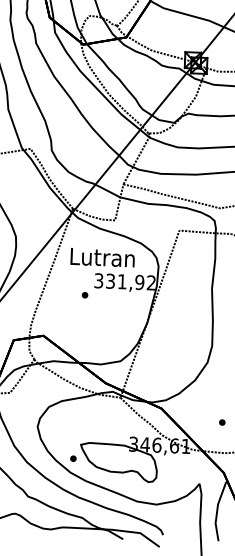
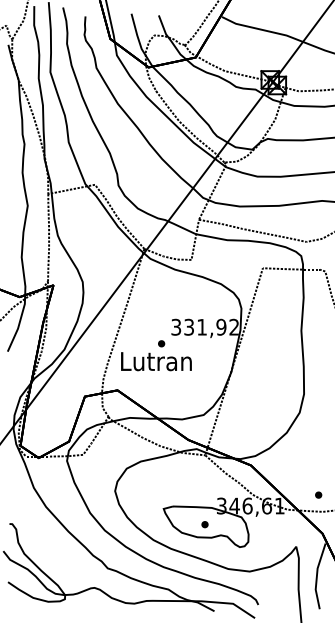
text: (102, 257) -> (156, 361), moved
part: (222, 421) -> (318, 494), moved
part: (72, 458) -> (204, 524), moved

